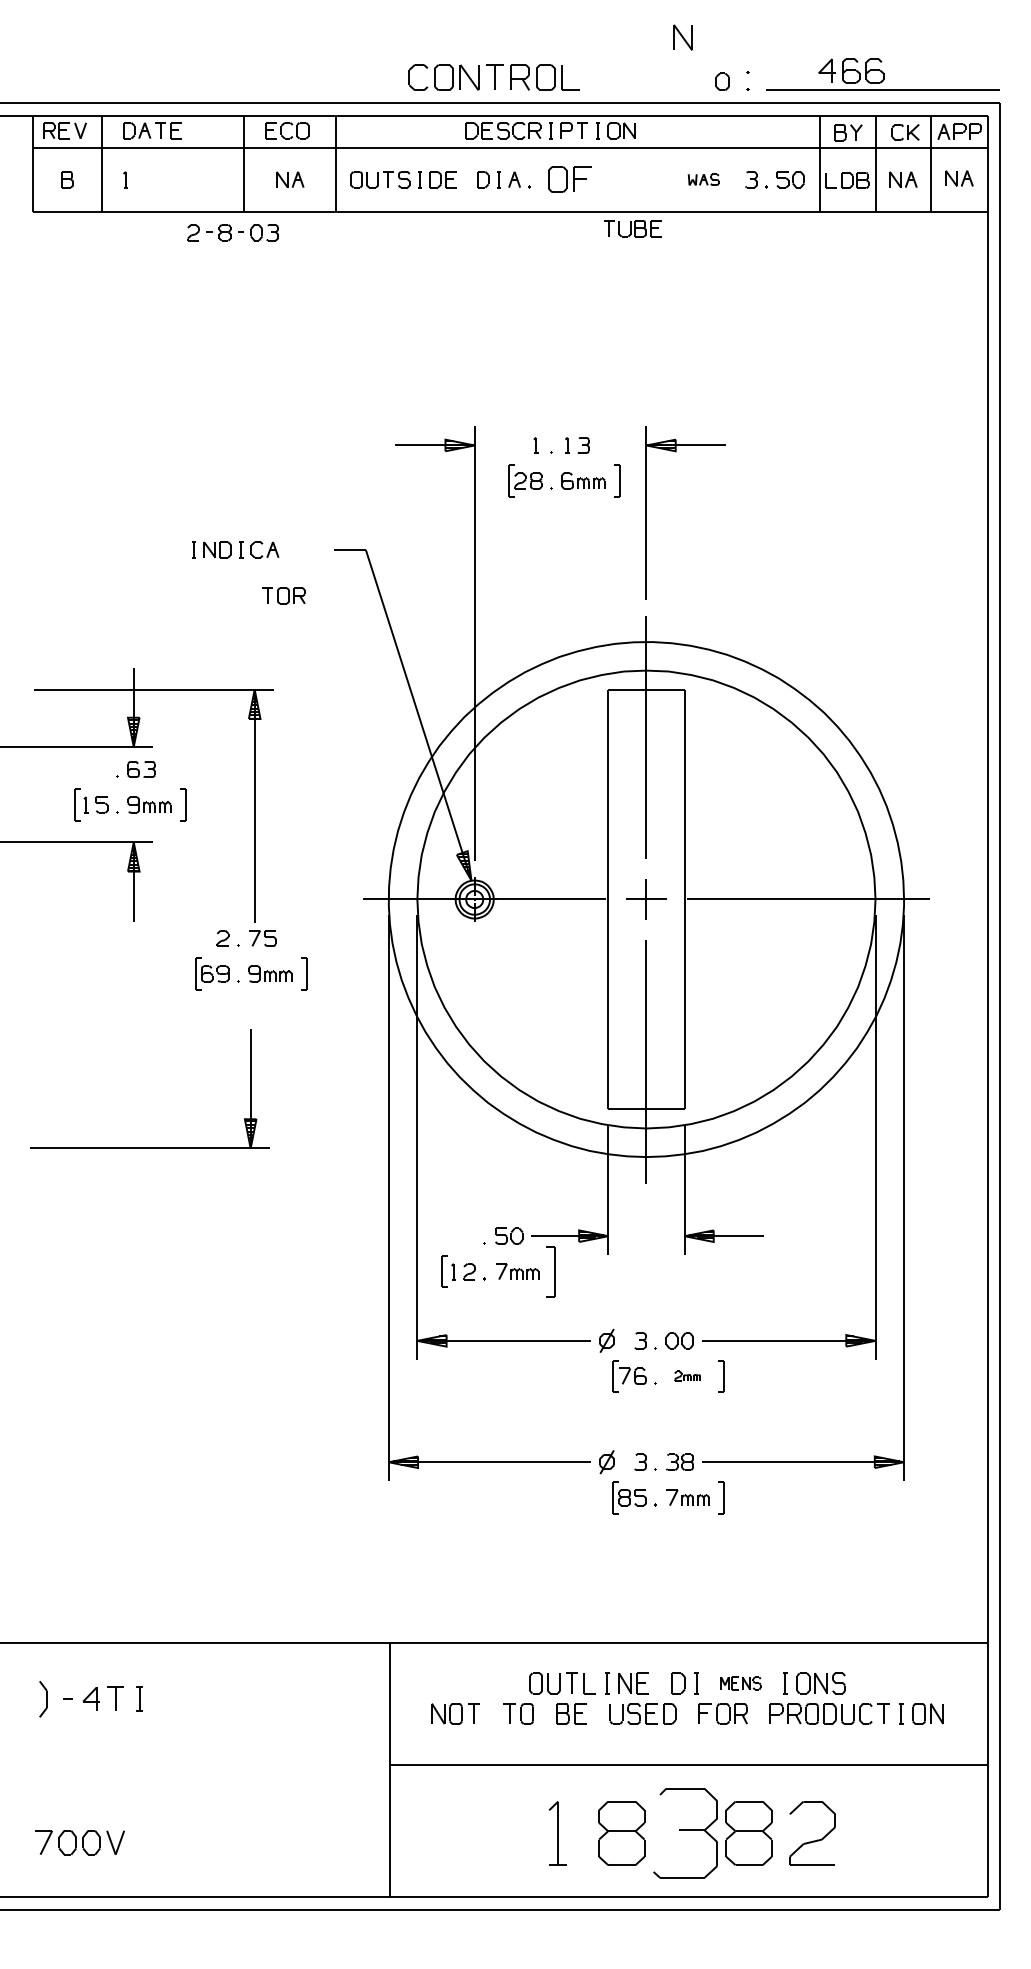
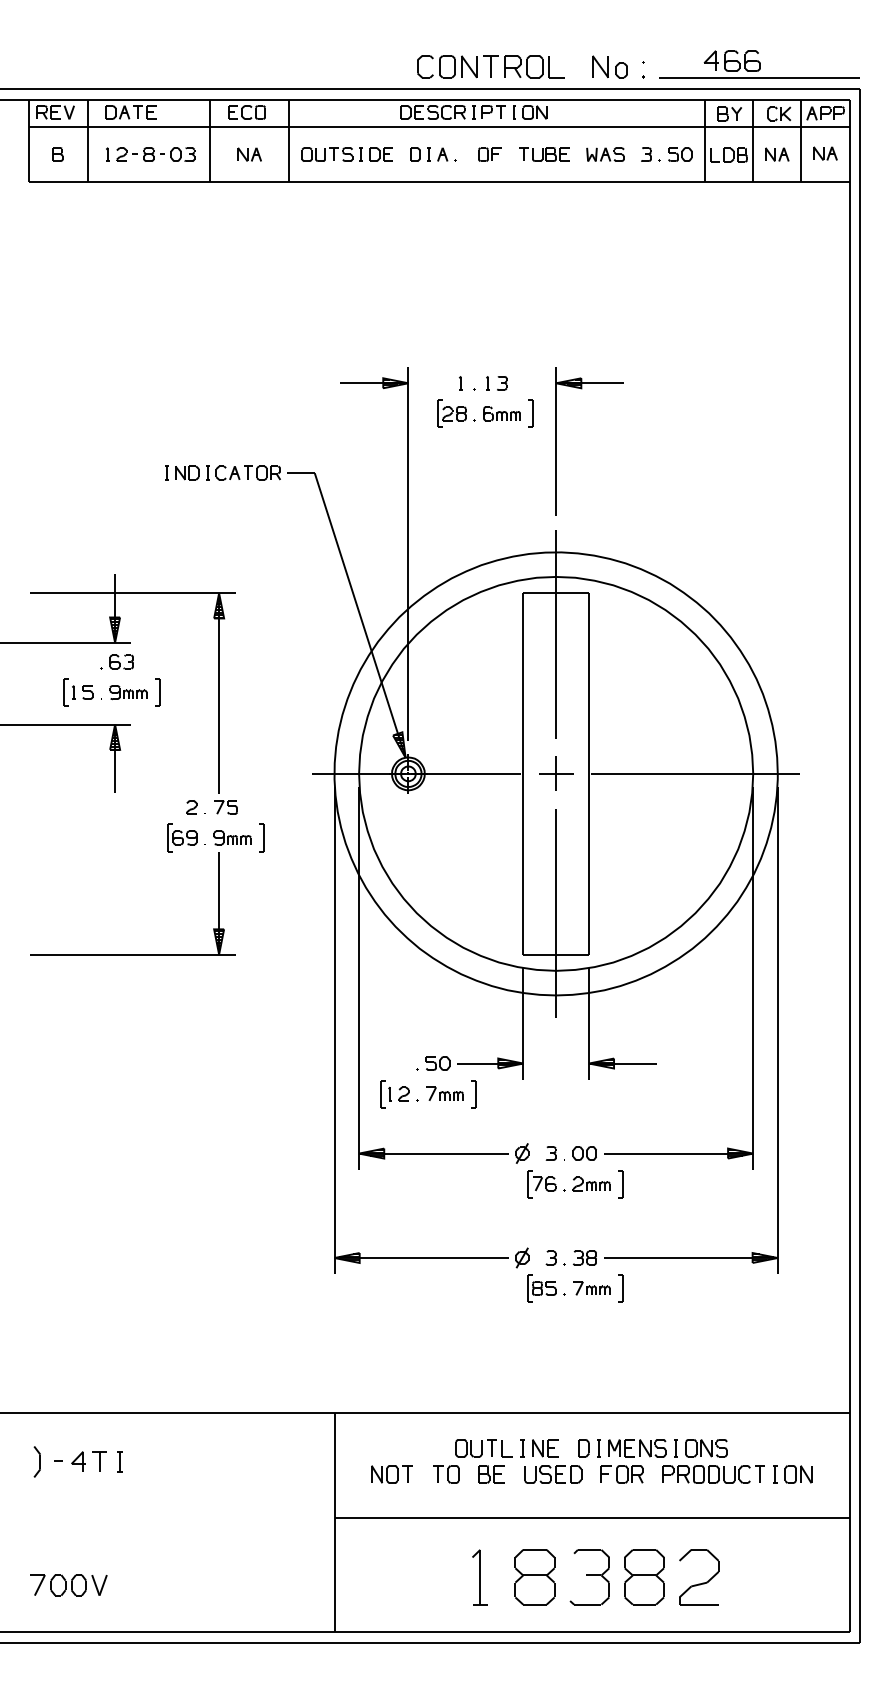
part: (682, 37) -> (600, 66), moved
part: (493, 77) -> (489, 66), moved
part: (568, 179) -> (489, 154), size x0.62
part: (703, 179) -> (605, 154), size x1.43
part: (632, 228) -> (544, 154), moved
part: (232, 232) -> (155, 154), moved
part: (283, 595) -> (261, 472), moved
part: (149, 1147) -> (132, 953), moved
part: (550, 1271) -> (473, 1093), size x0.62
part: (687, 1375) -> (591, 1183), size x1.67
part: (740, 1683) -> (637, 1448), size x1.67
part: (685, 1833) -> (589, 1577), size x0.71

